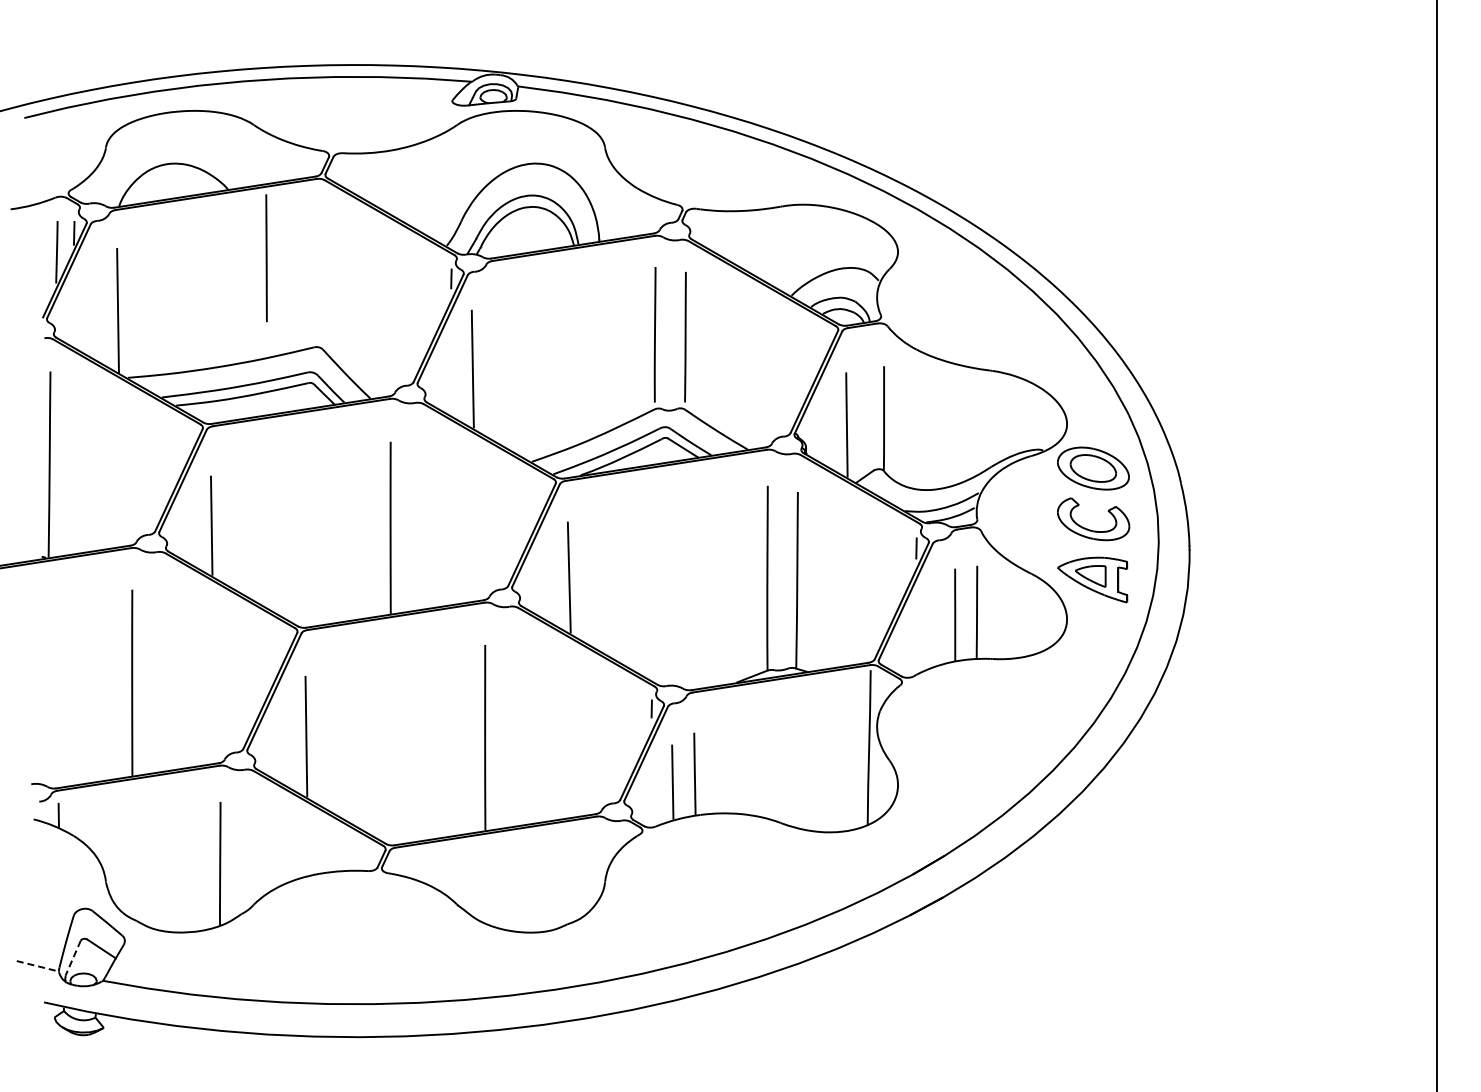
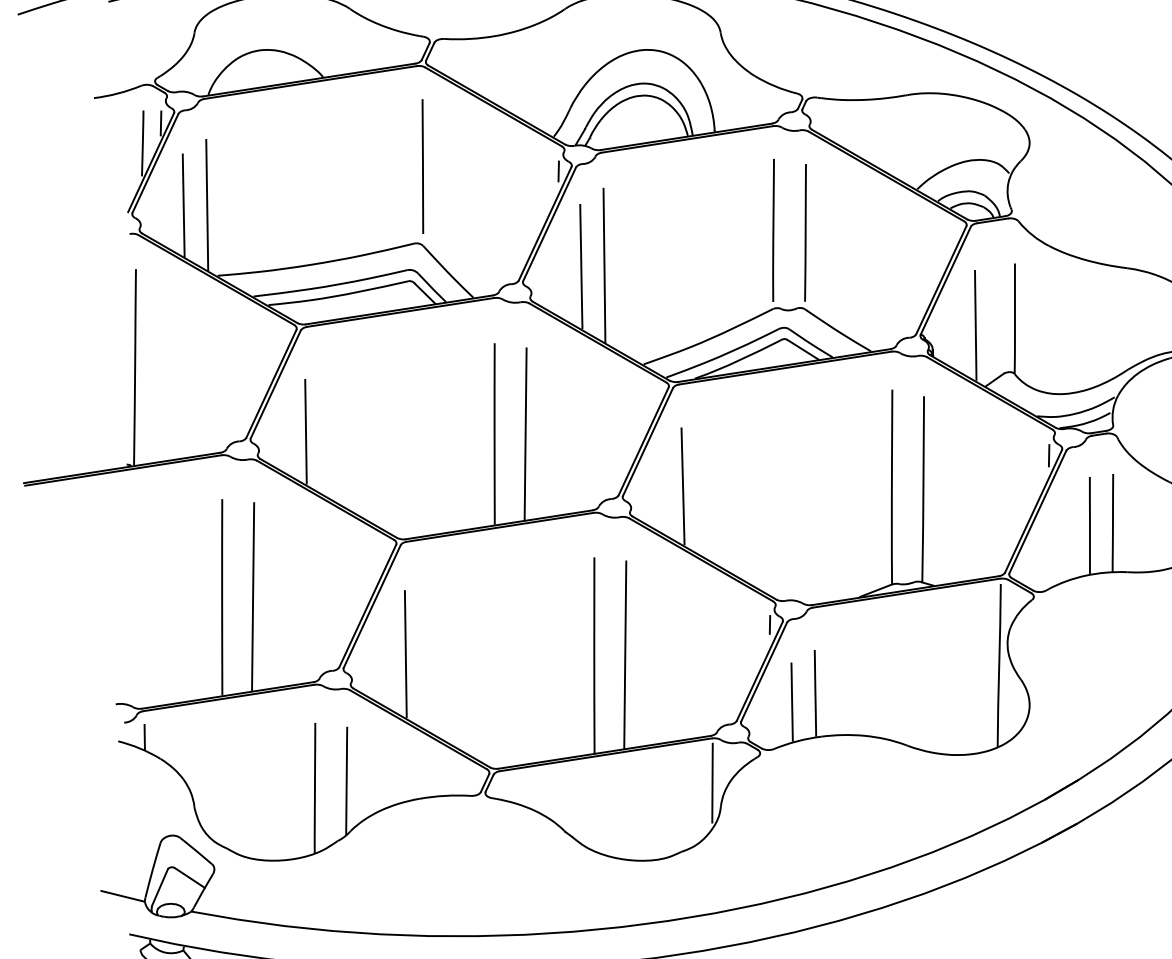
line: (266, 258) -> (422, 166), moved
line: (95, 310) -> (183, 204), added
line: (494, 367) -> (604, 264), added
line: (419, 527) -> (525, 433), added
line: (161, 682) -> (253, 597), added
line: (514, 737) -> (625, 655), added
line: (249, 856) -> (345, 780), added
line: (597, 858) -> (712, 782), added
line: (73, 958) -> (160, 888), dashed -> solid
line: (37, 966) -> (122, 896), dashed -> solid

